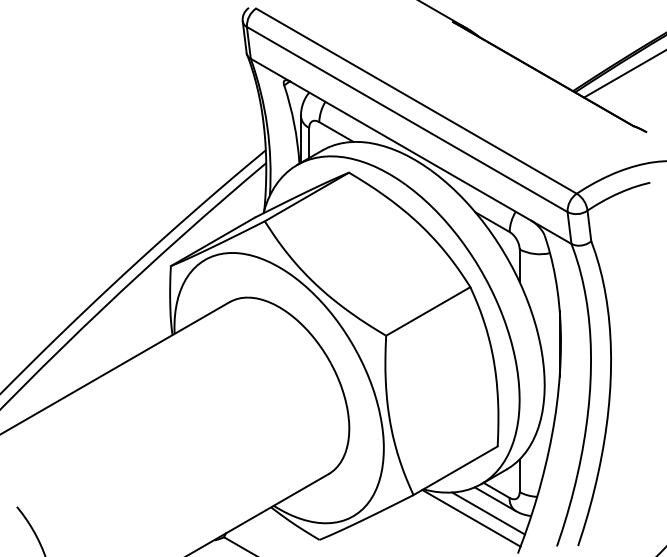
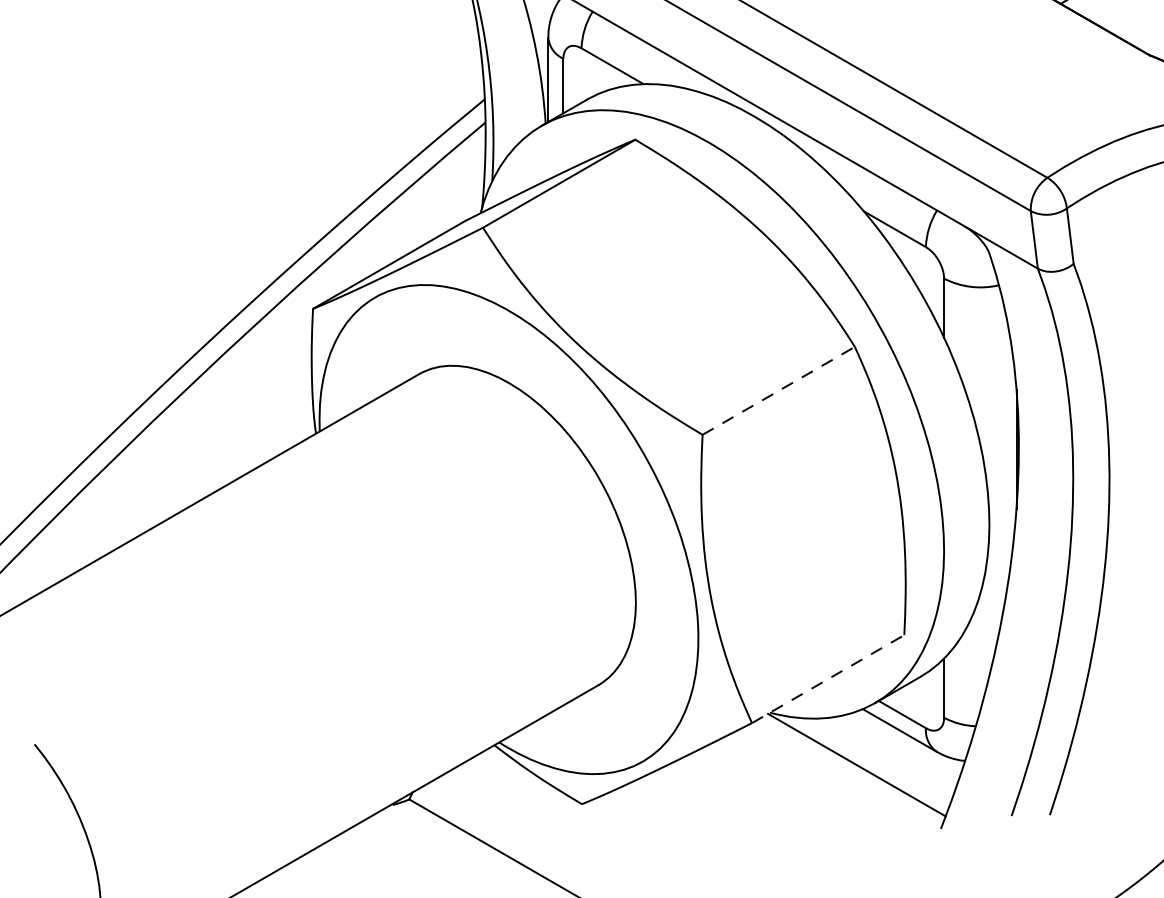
line: (428, 311) -> (779, 390), solid -> dashed
line: (455, 470) -> (828, 678), solid -> dashed
line: (488, 513) -> (887, 756), removed

